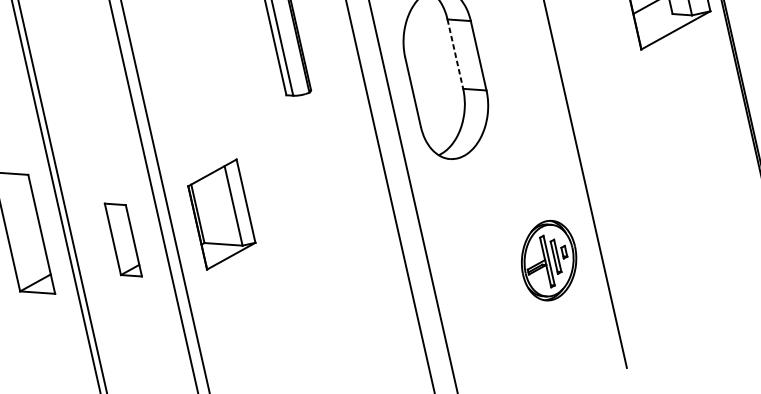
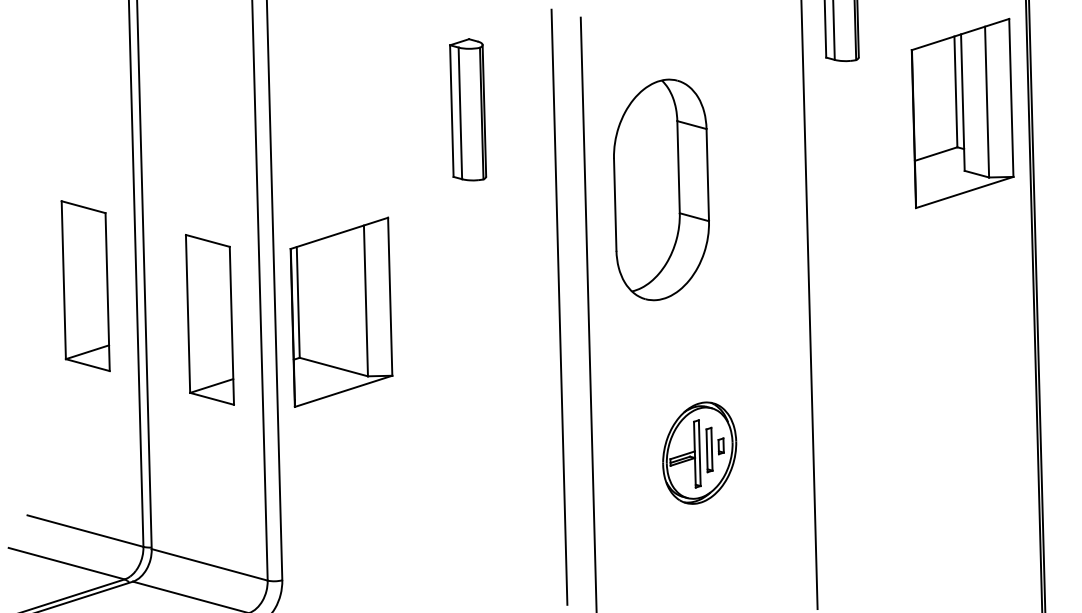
line: (455, 54) -> (678, 167), dashed -> solid
part: (221, 213) -> (341, 311), size x1.43
part: (122, 239) -> (209, 319), size x1.67
part: (548, 260) -> (699, 452), moved

